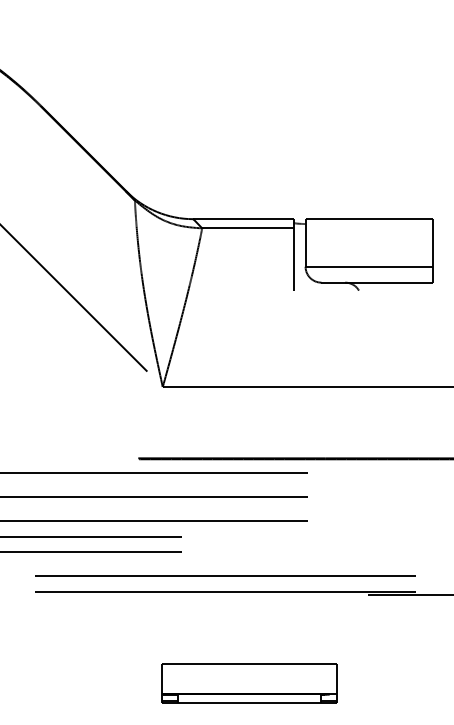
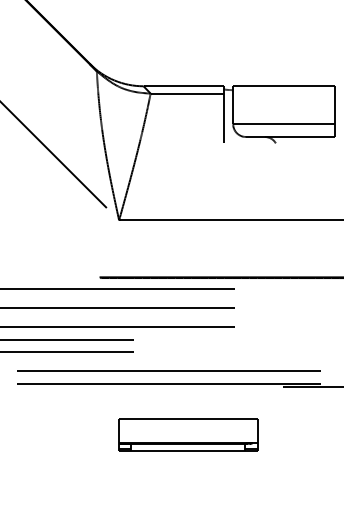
part: (249, 683) -> (188, 434), moved

